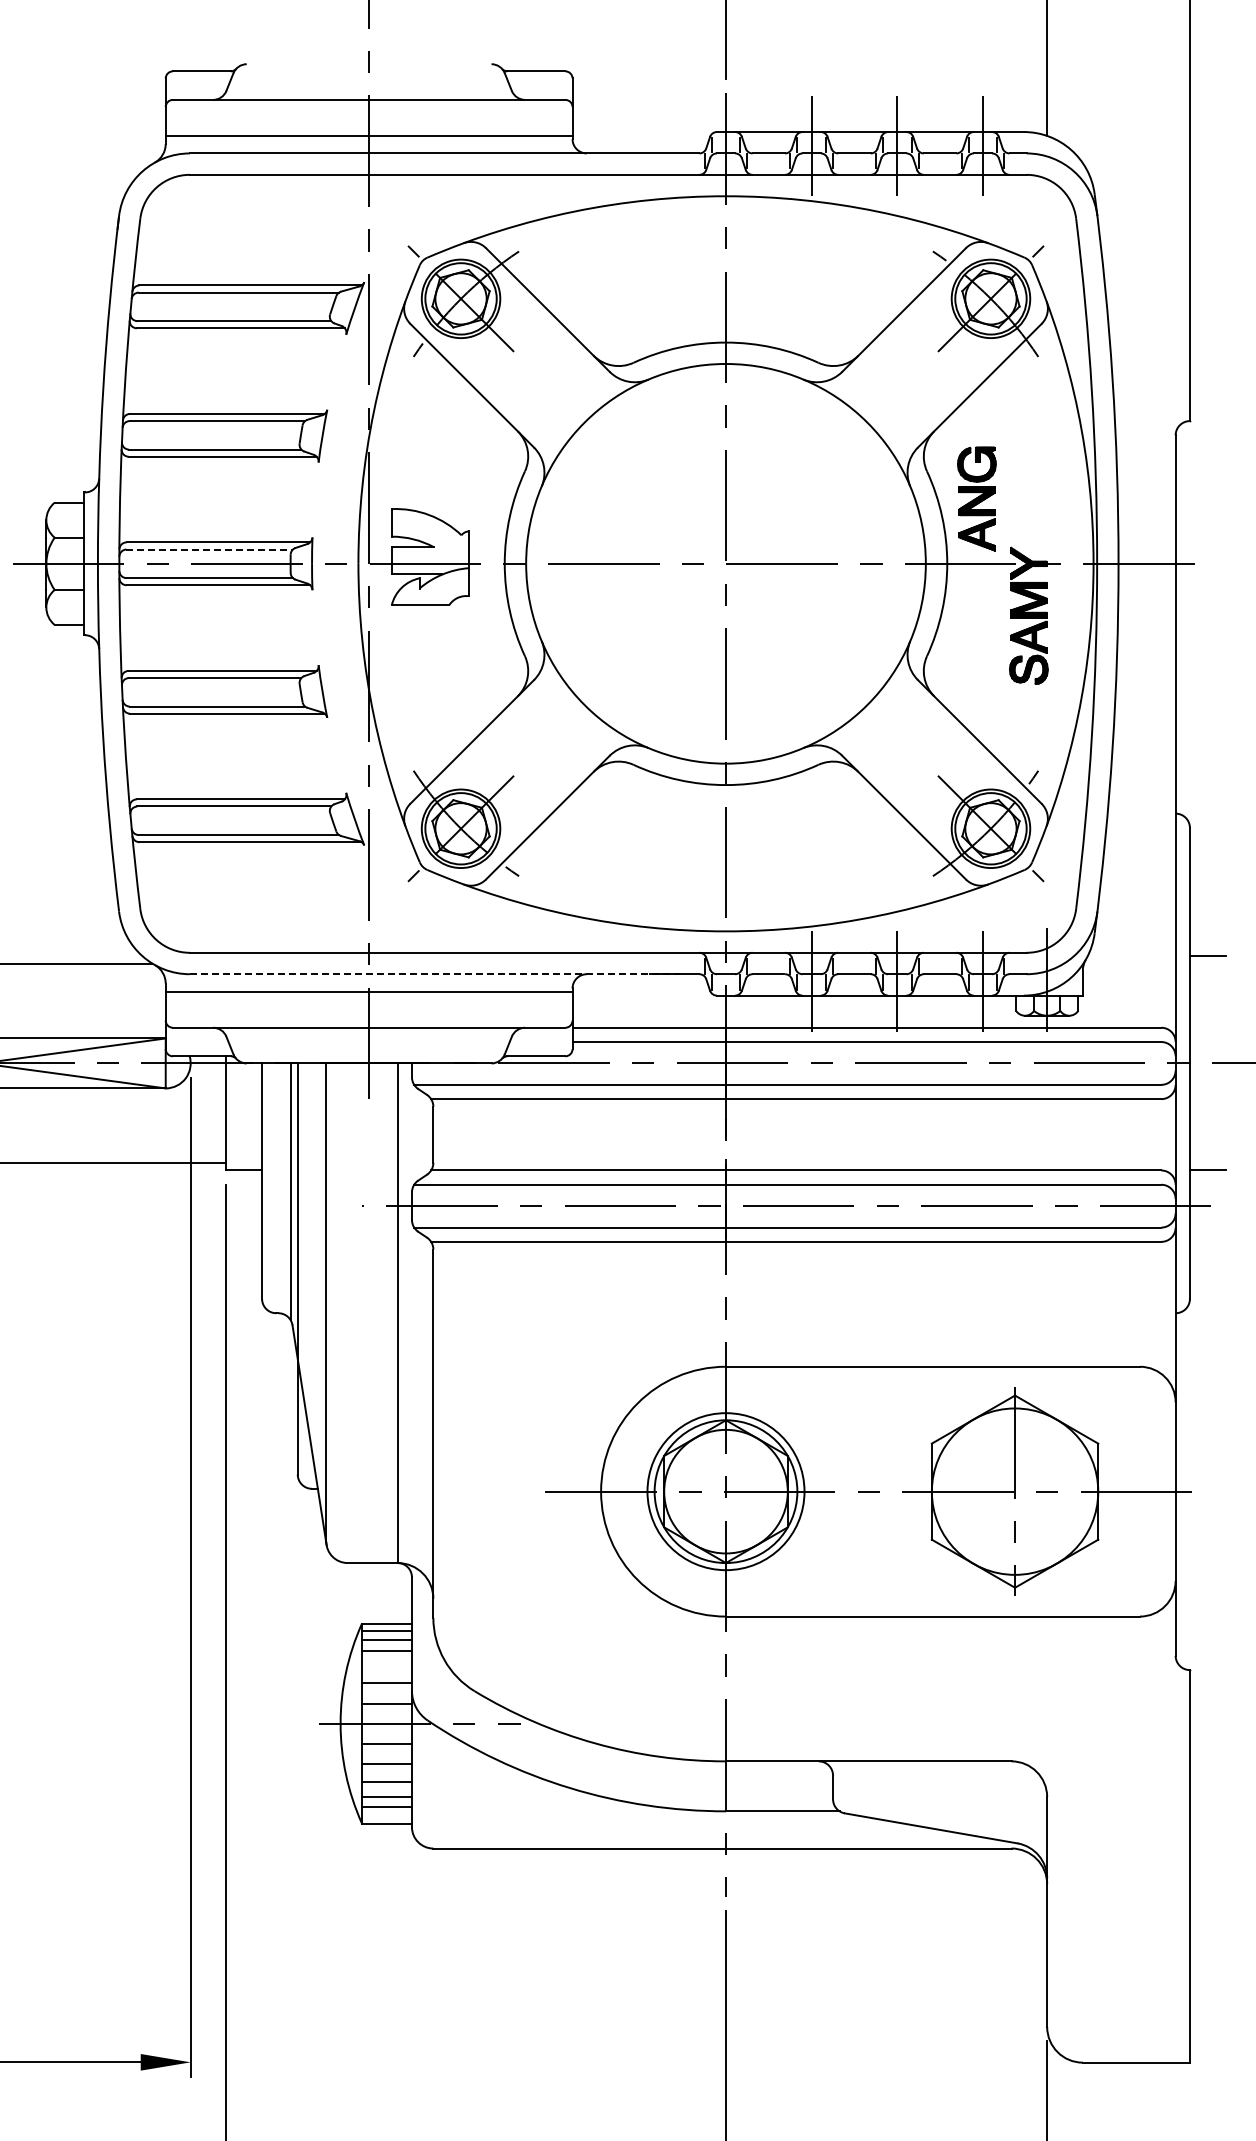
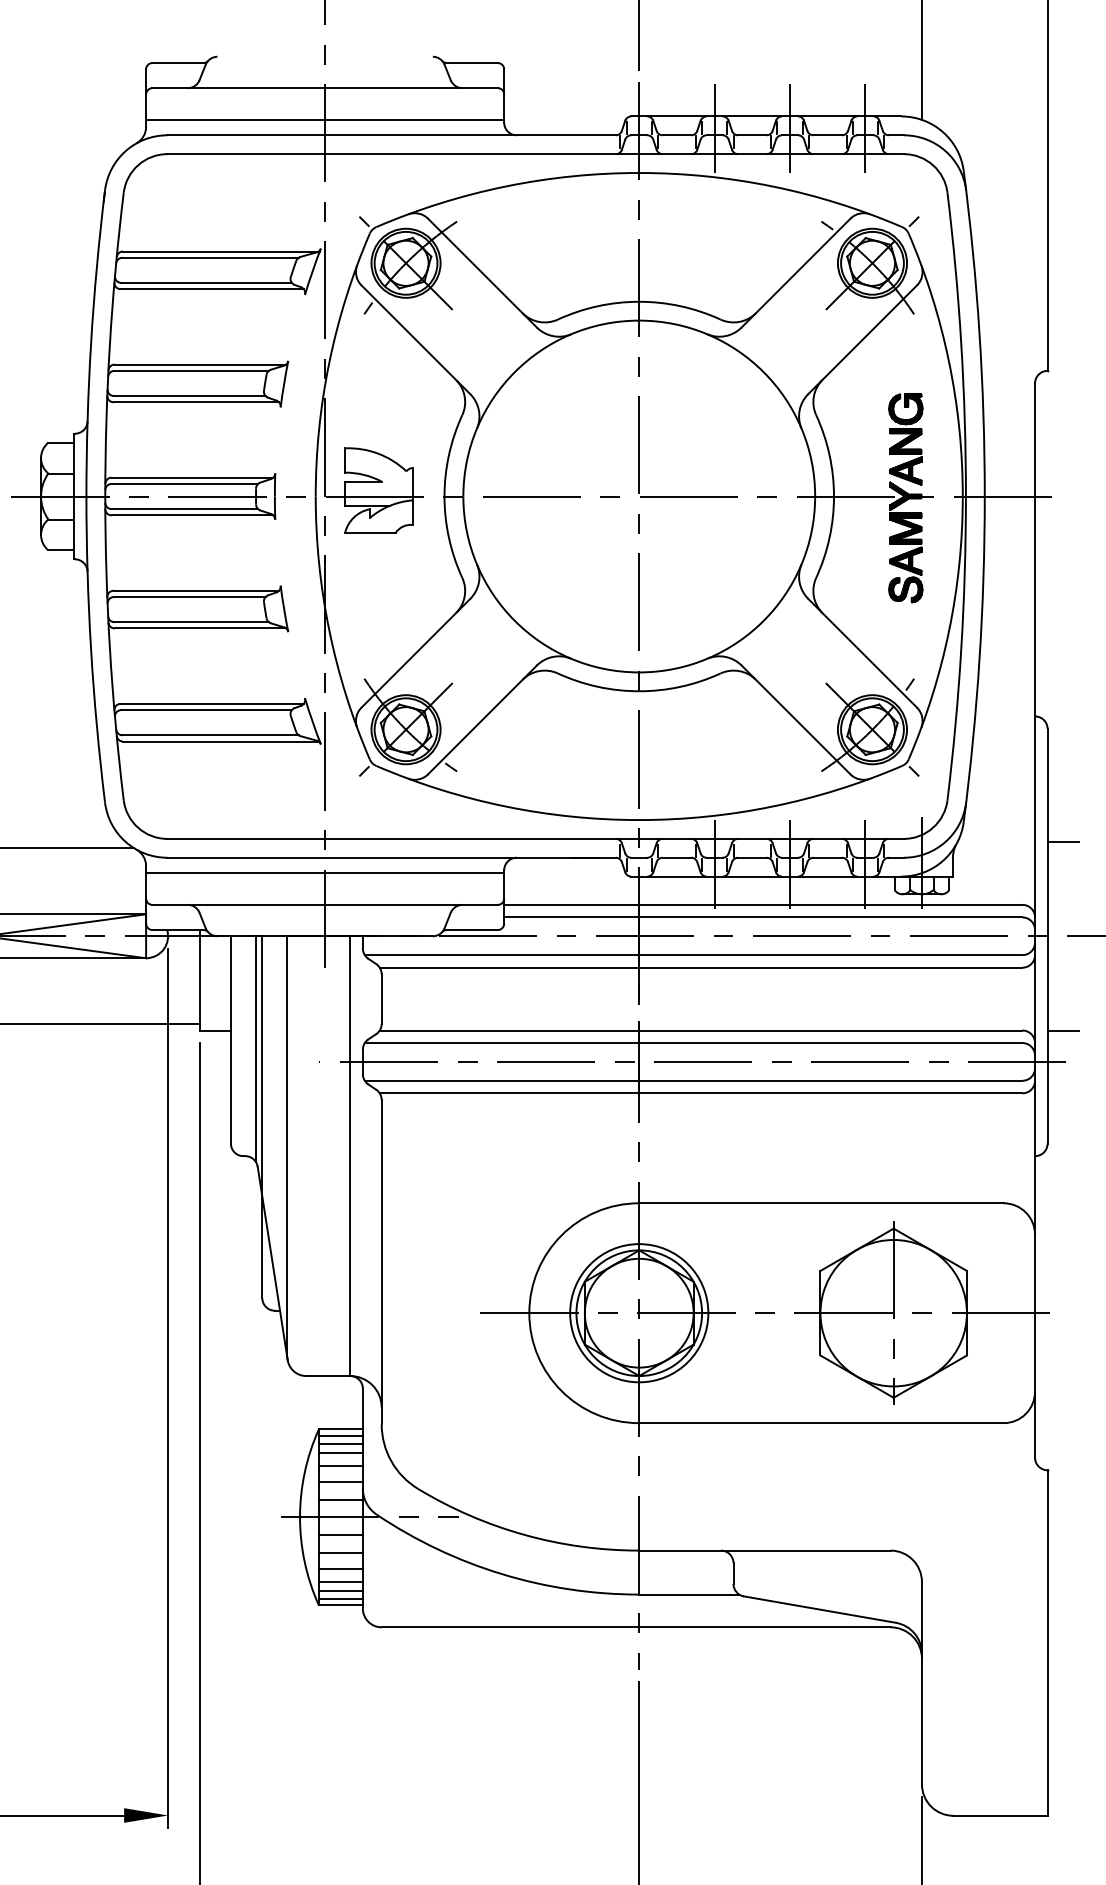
part: (976, 498) -> (905, 439), moved
line: (210, 549) -> (185, 483), dashed -> solid
line: (435, 974) -> (383, 858), dashed -> solid
line: (386, 1665) -> (340, 1466), added
line: (386, 1816) -> (340, 1599), added

